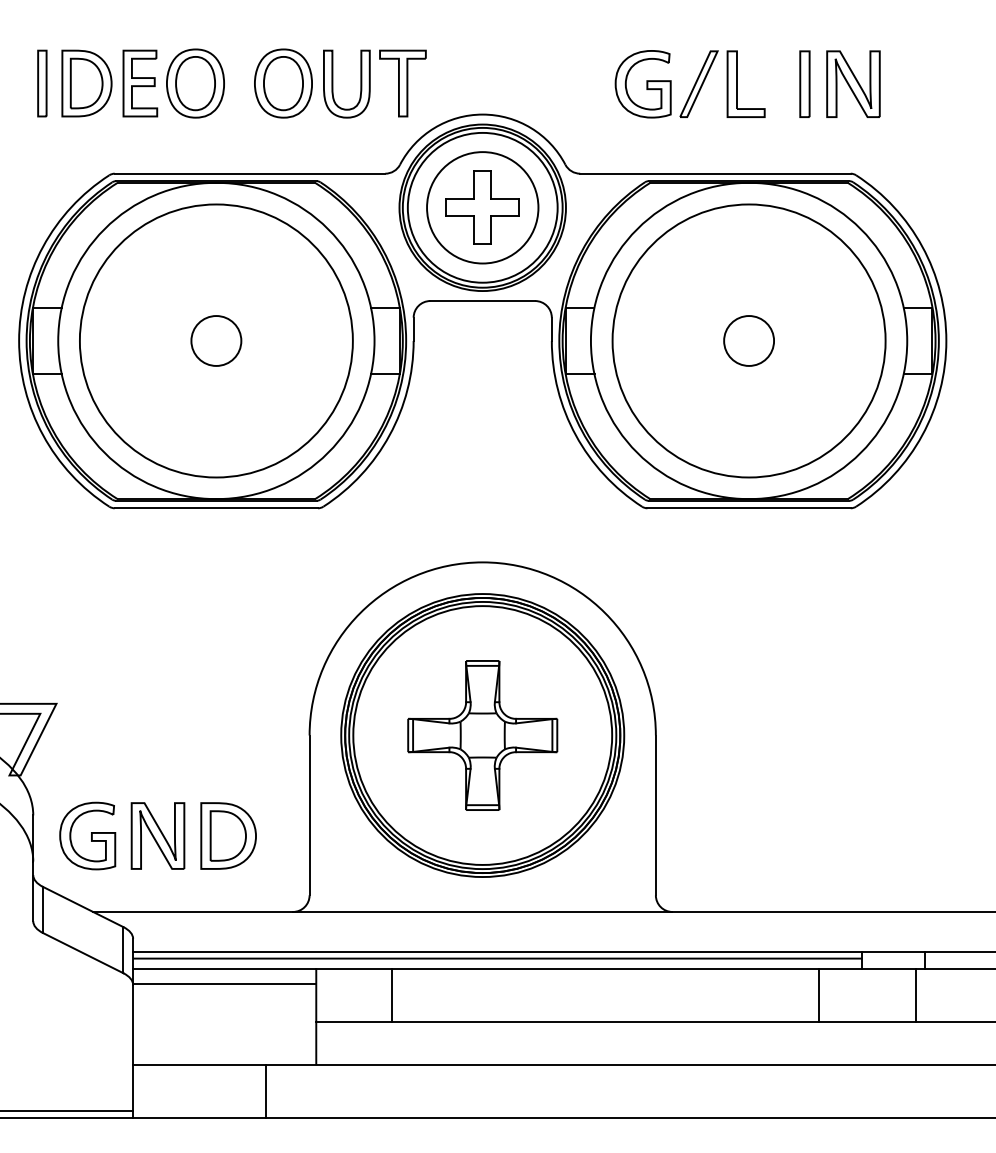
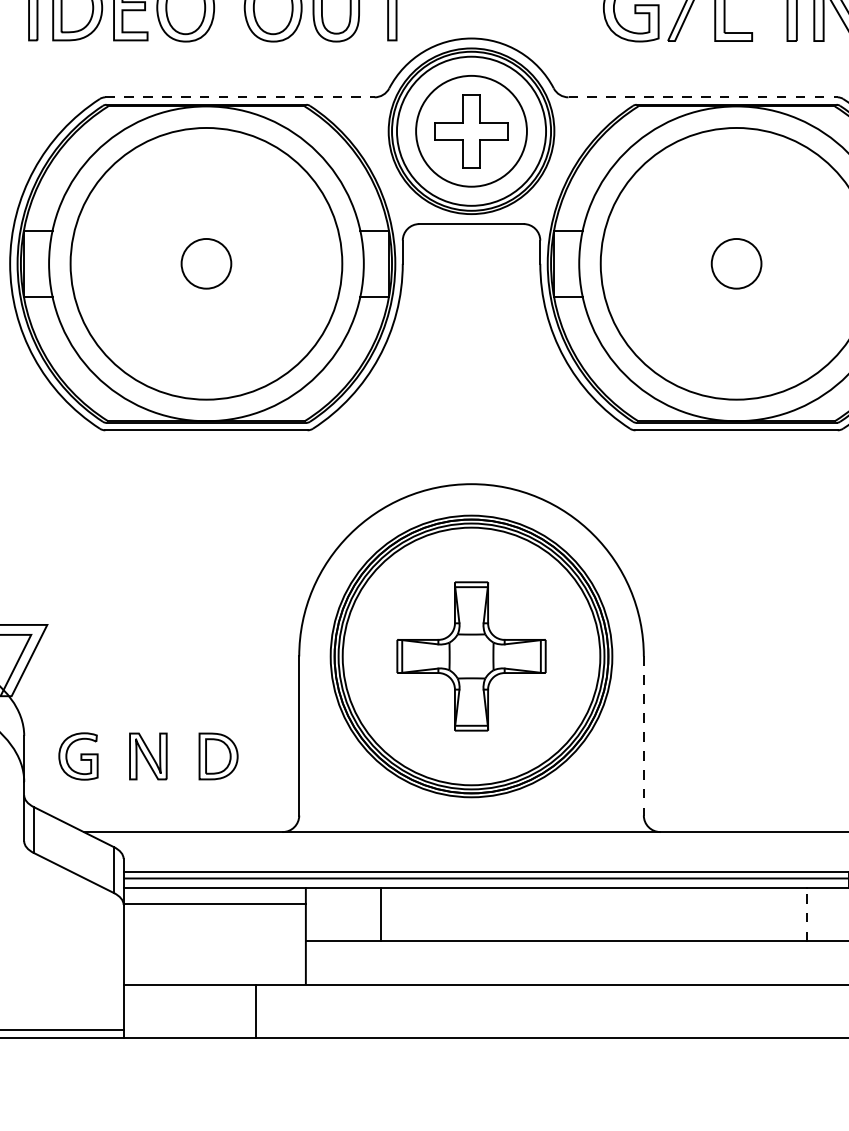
line: (250, 173) -> (240, 97), solid -> dashed
line: (715, 173) -> (703, 97), solid -> dashed
line: (655, 815) -> (643, 736), solid -> dashed
part: (87, 835) -> (78, 755), size x0.7
part: (157, 835) -> (147, 755), size x0.7
part: (228, 835) -> (218, 755), size x0.7
line: (819, 995) -> (806, 915), solid -> dashed

